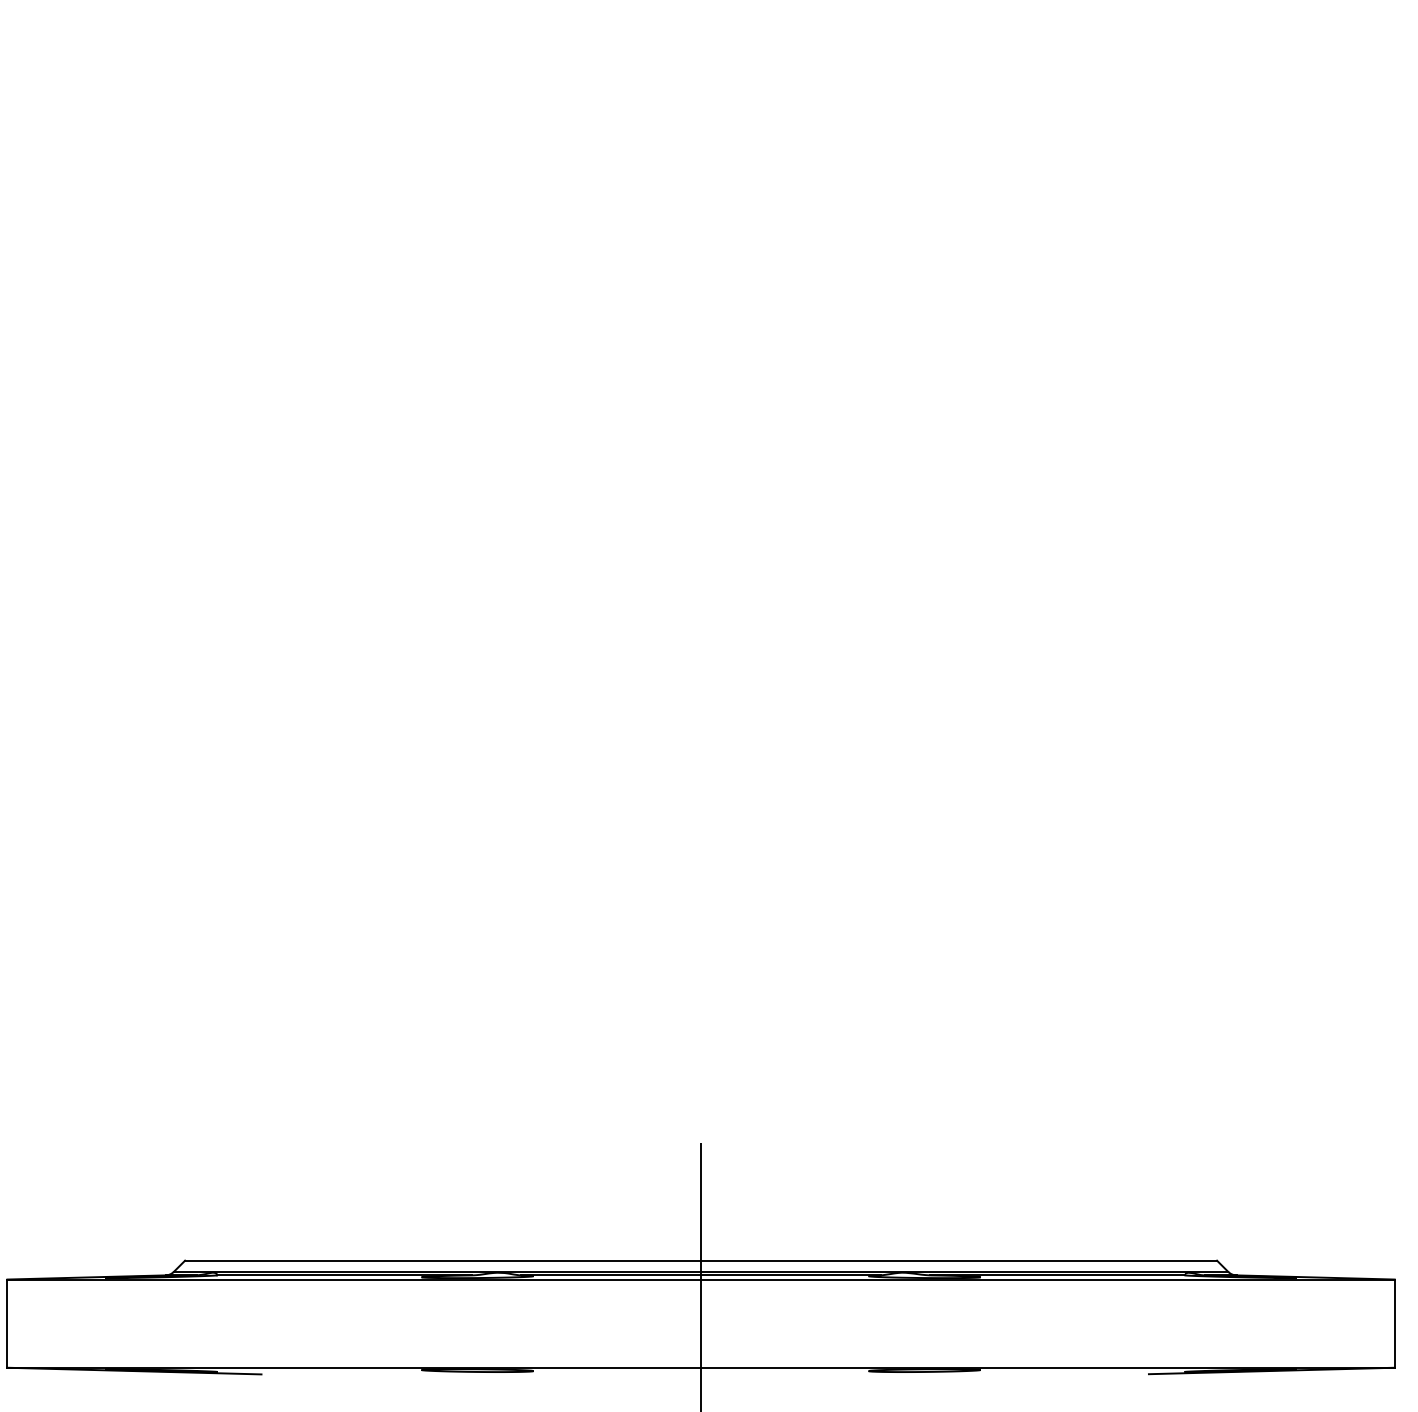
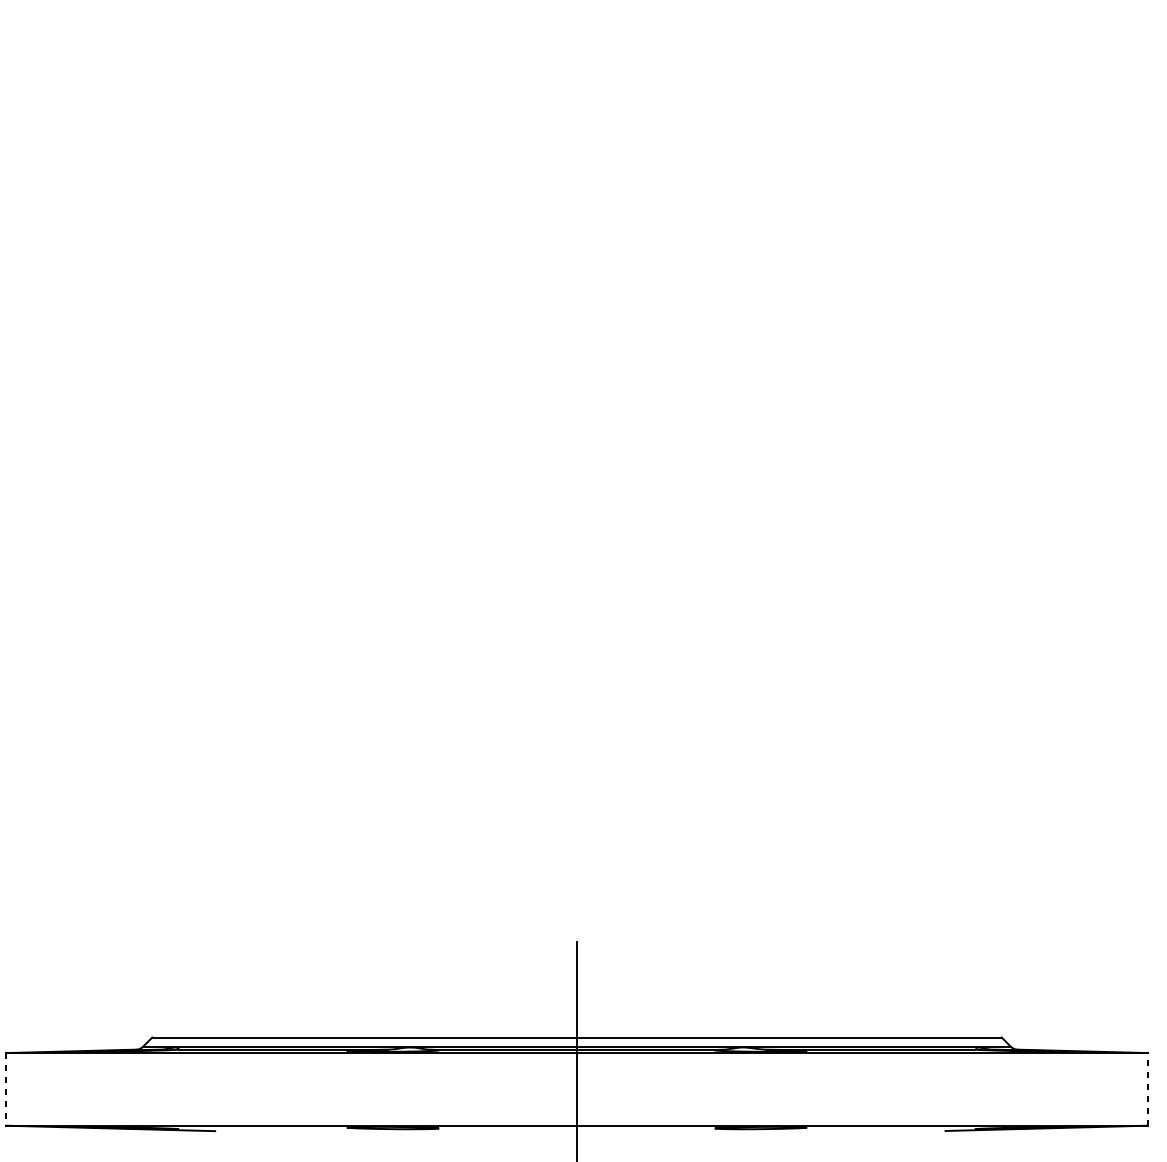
line: (1394, 1323) -> (1147, 1089), solid -> dashed
line: (7, 1324) -> (6, 1090), solid -> dashed

